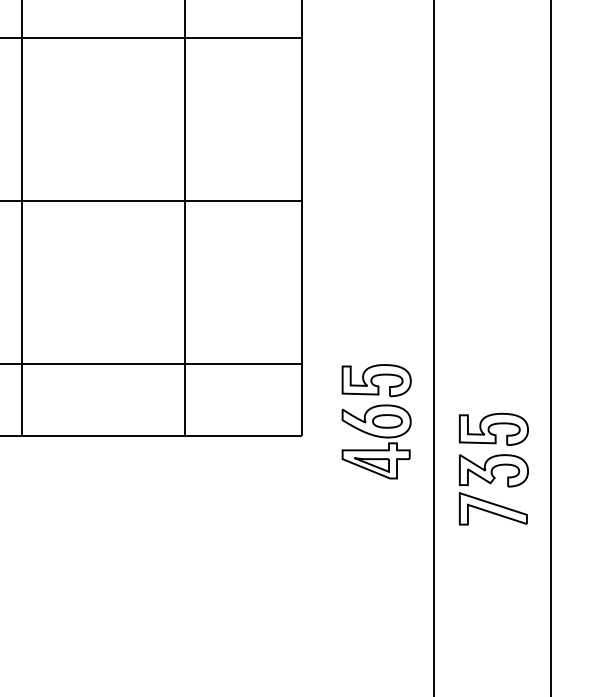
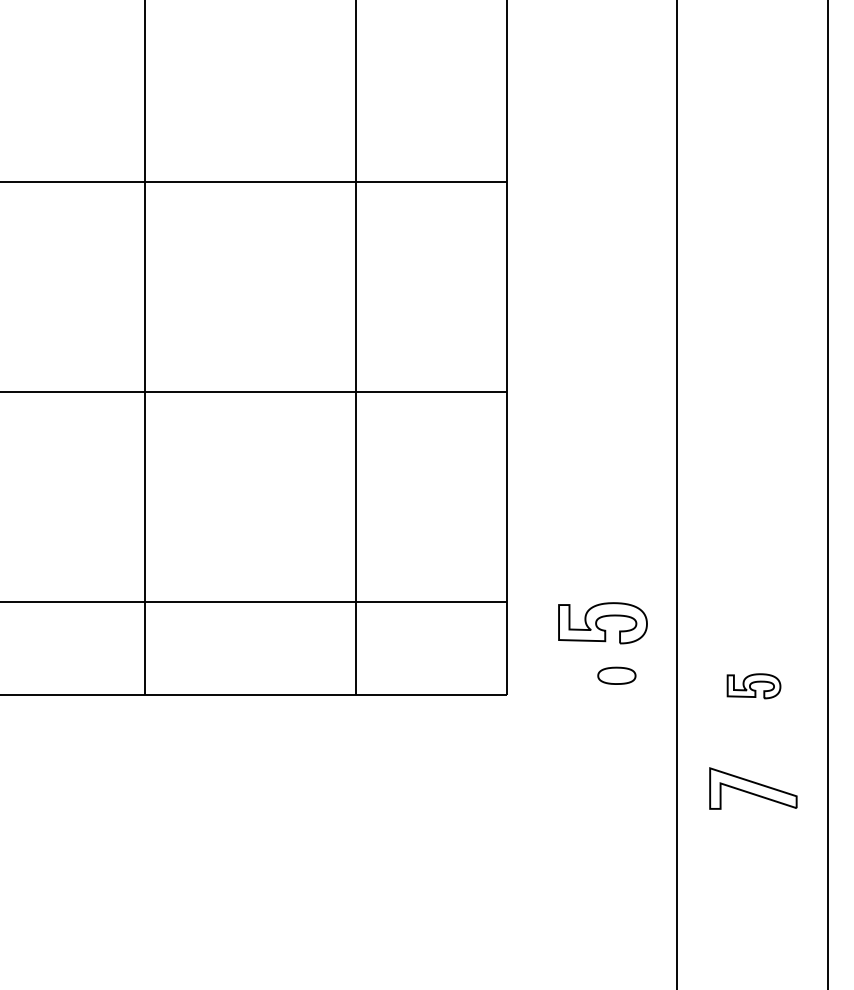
part: (493, 429) -> (753, 686), size x0.6
part: (377, 437) -> (604, 696), removed
part: (493, 470) -> (753, 739), removed

